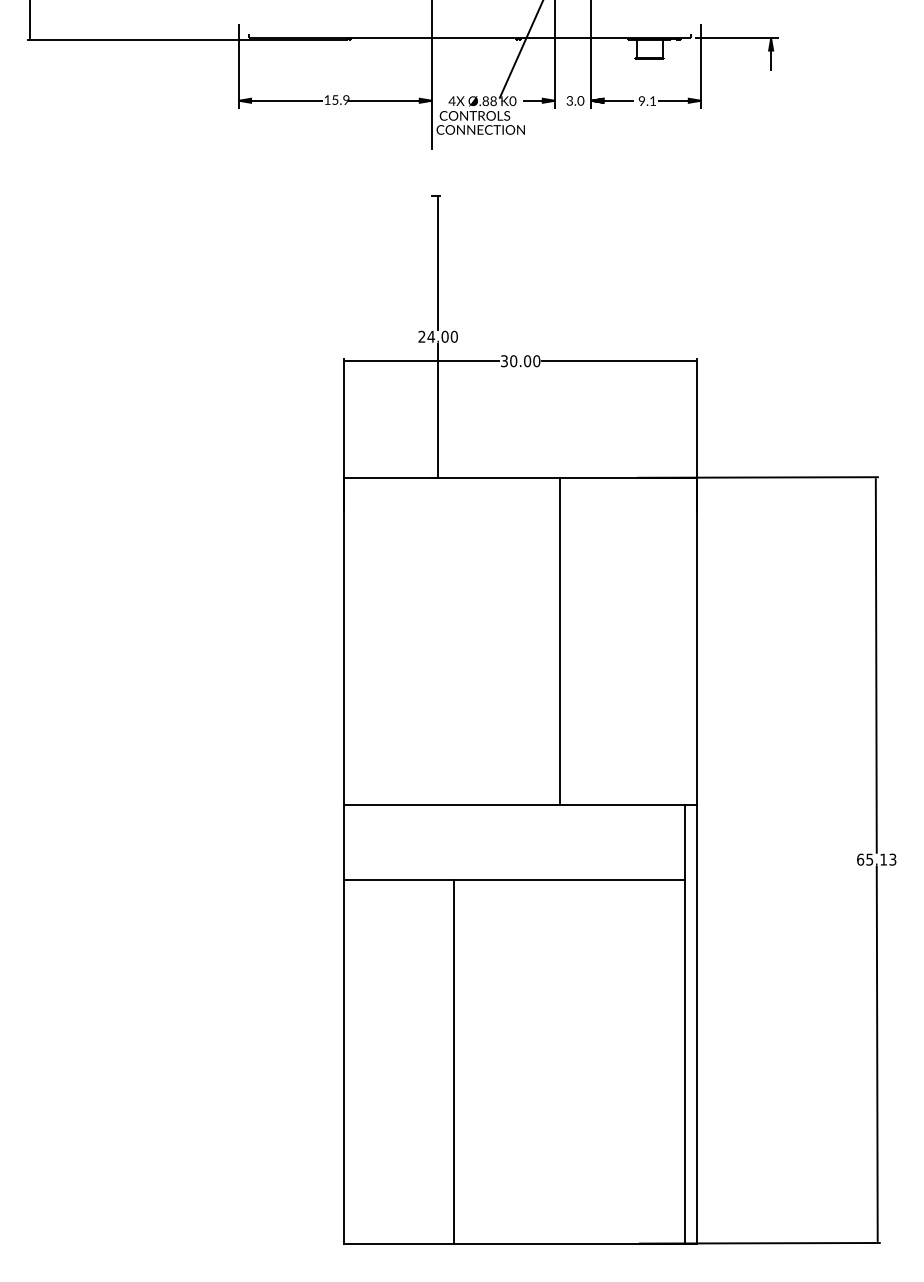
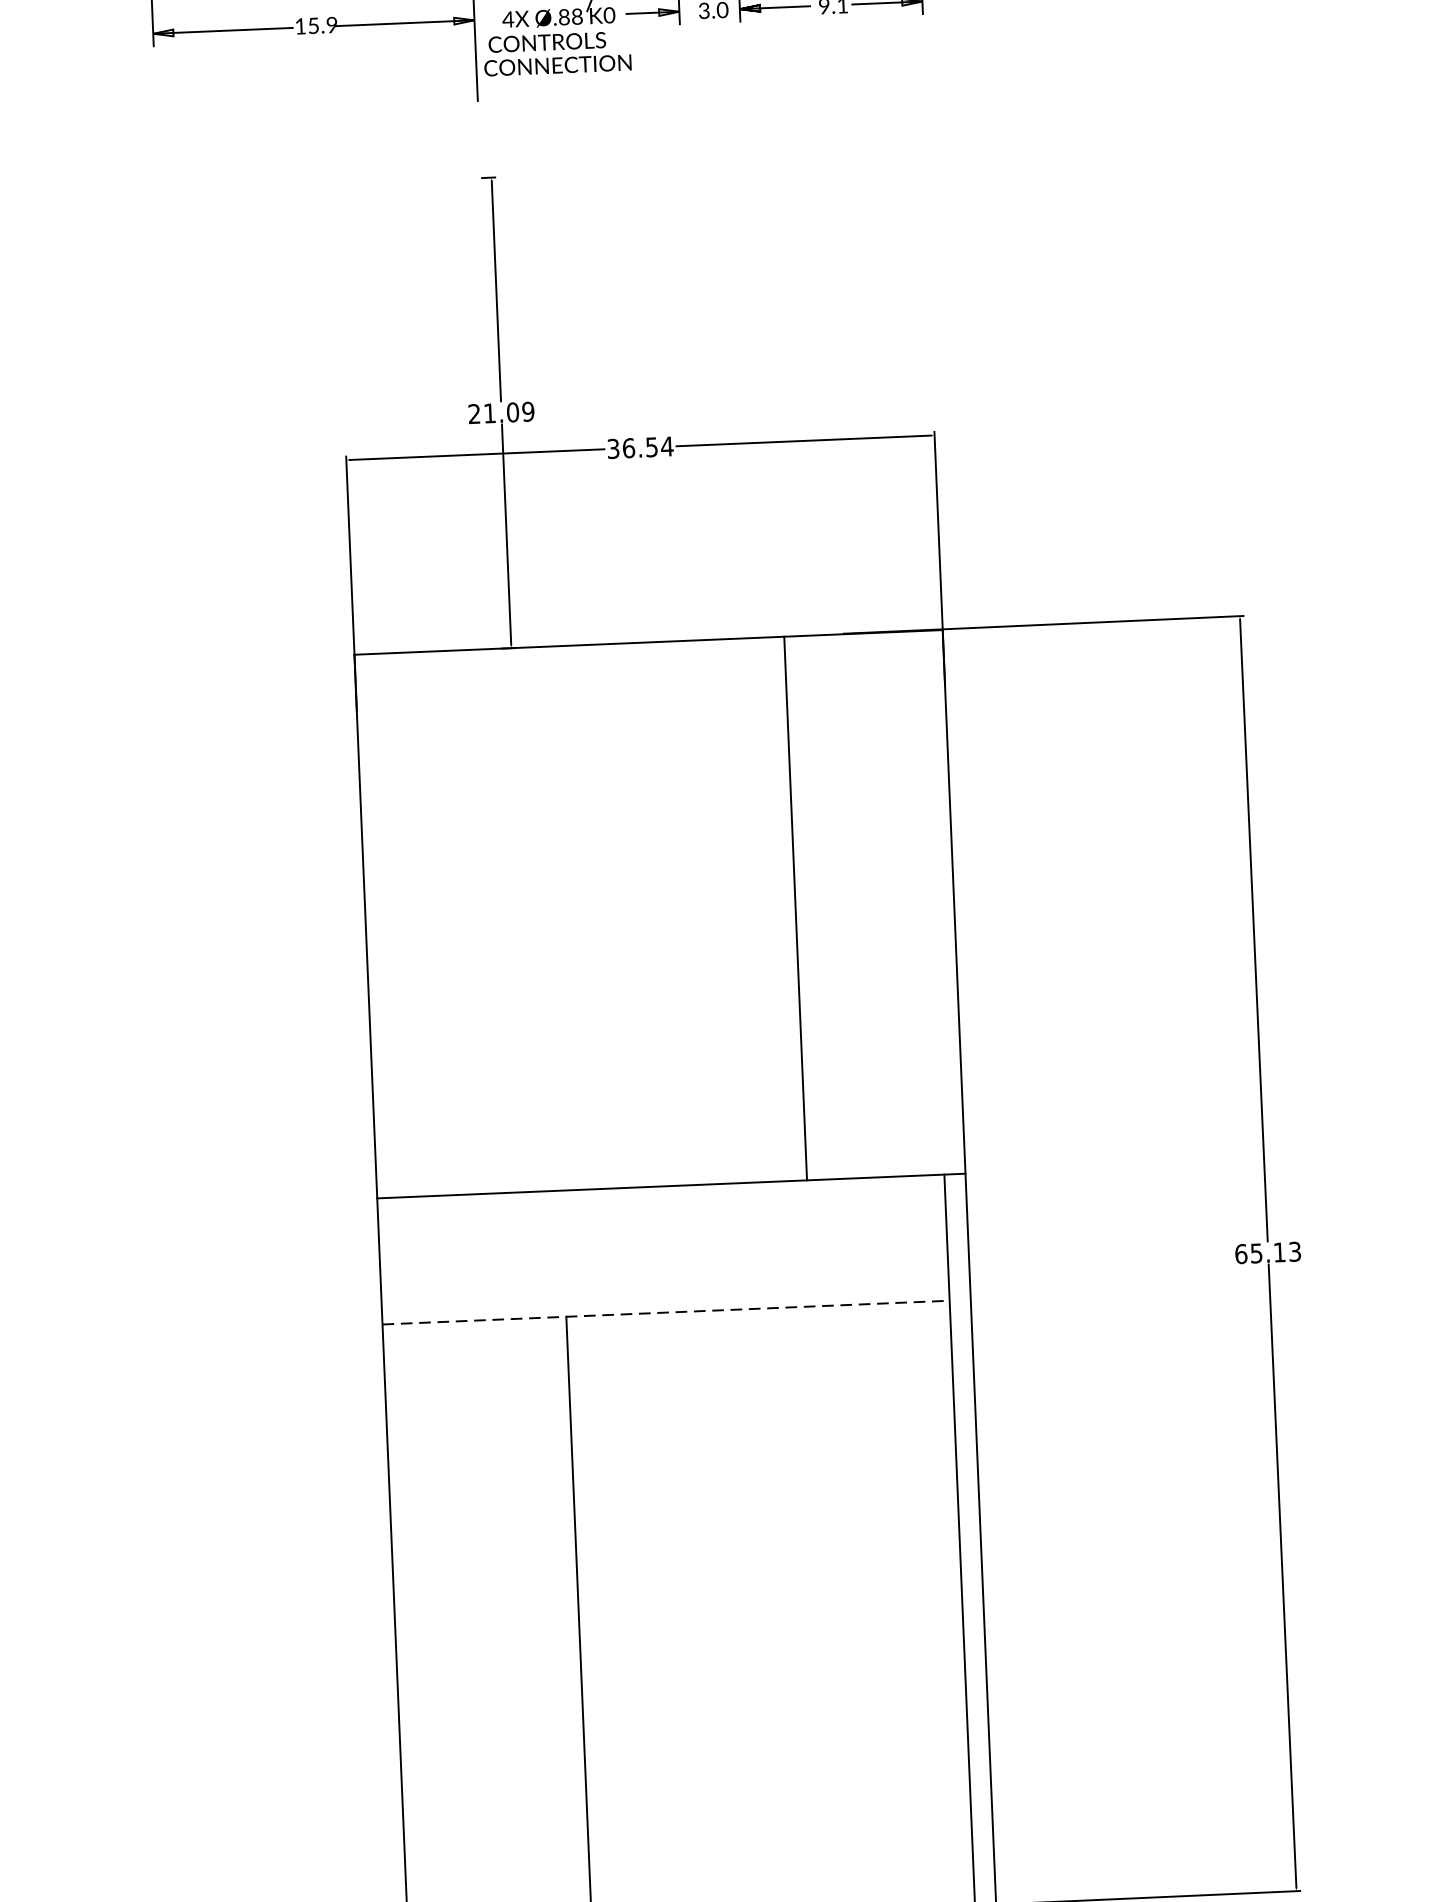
text: (442, 336) -> (508, 412), 24.00 -> 21.09
text: (525, 361) -> (648, 447), 30.00 -> 36.54
line: (560, 641) -> (796, 908), moved
line: (514, 880) -> (666, 1312), solid -> dashed

